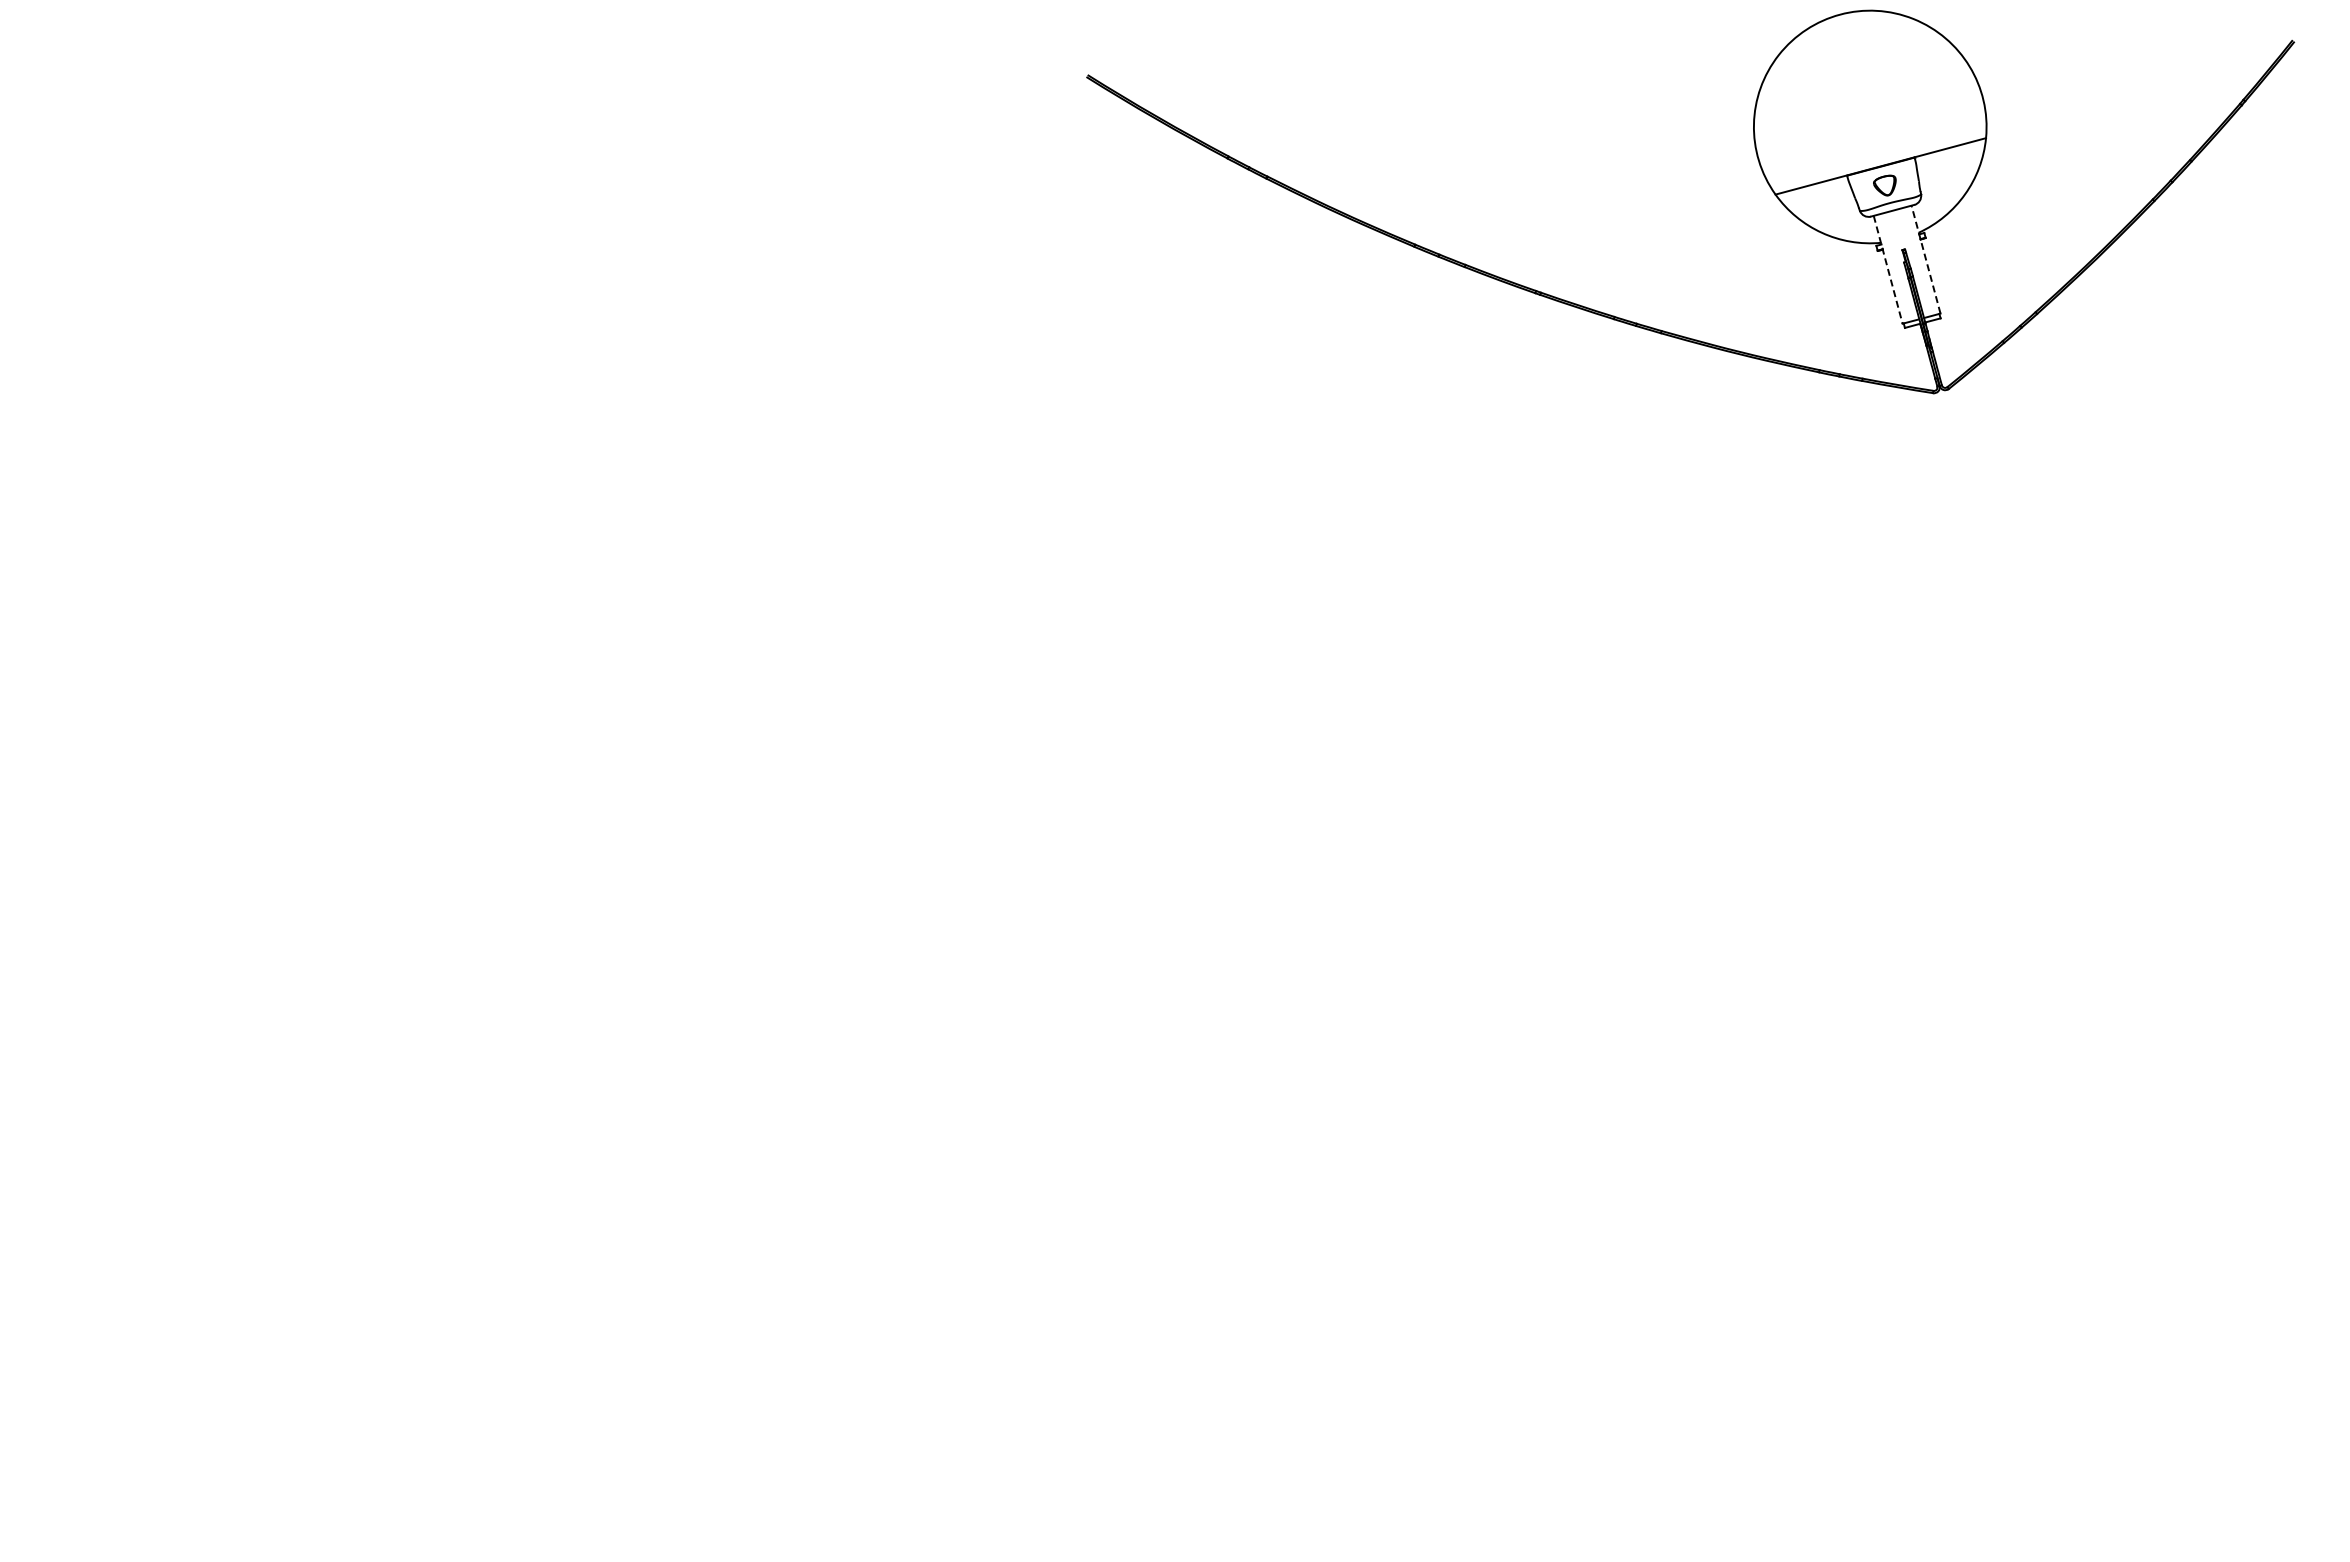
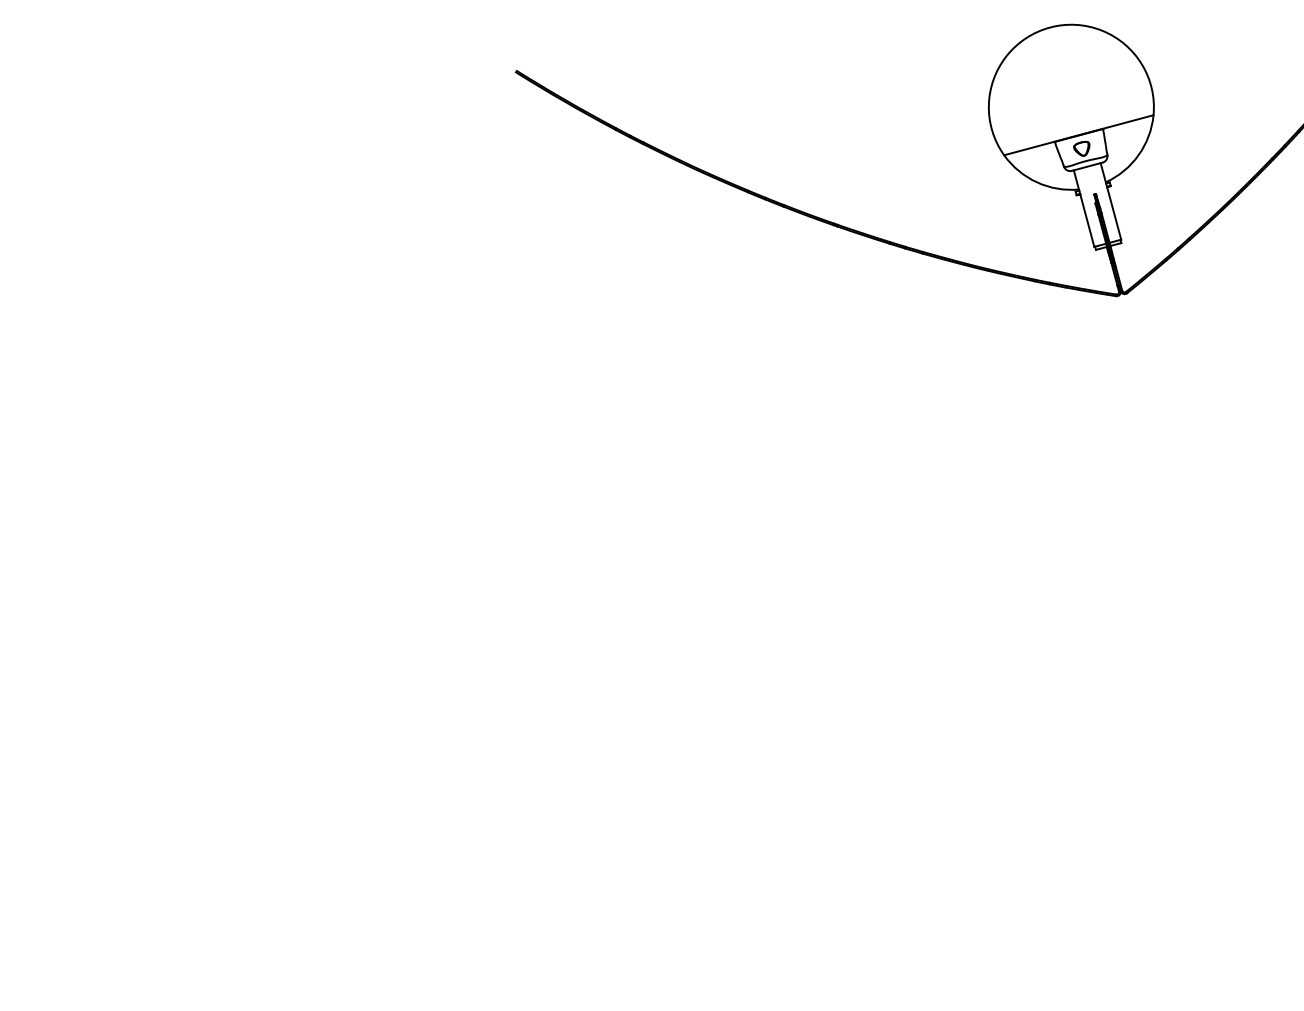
line: (1926, 259) -> (1111, 201), dashed -> solid
line: (1888, 269) -> (1084, 208), dashed -> solid

